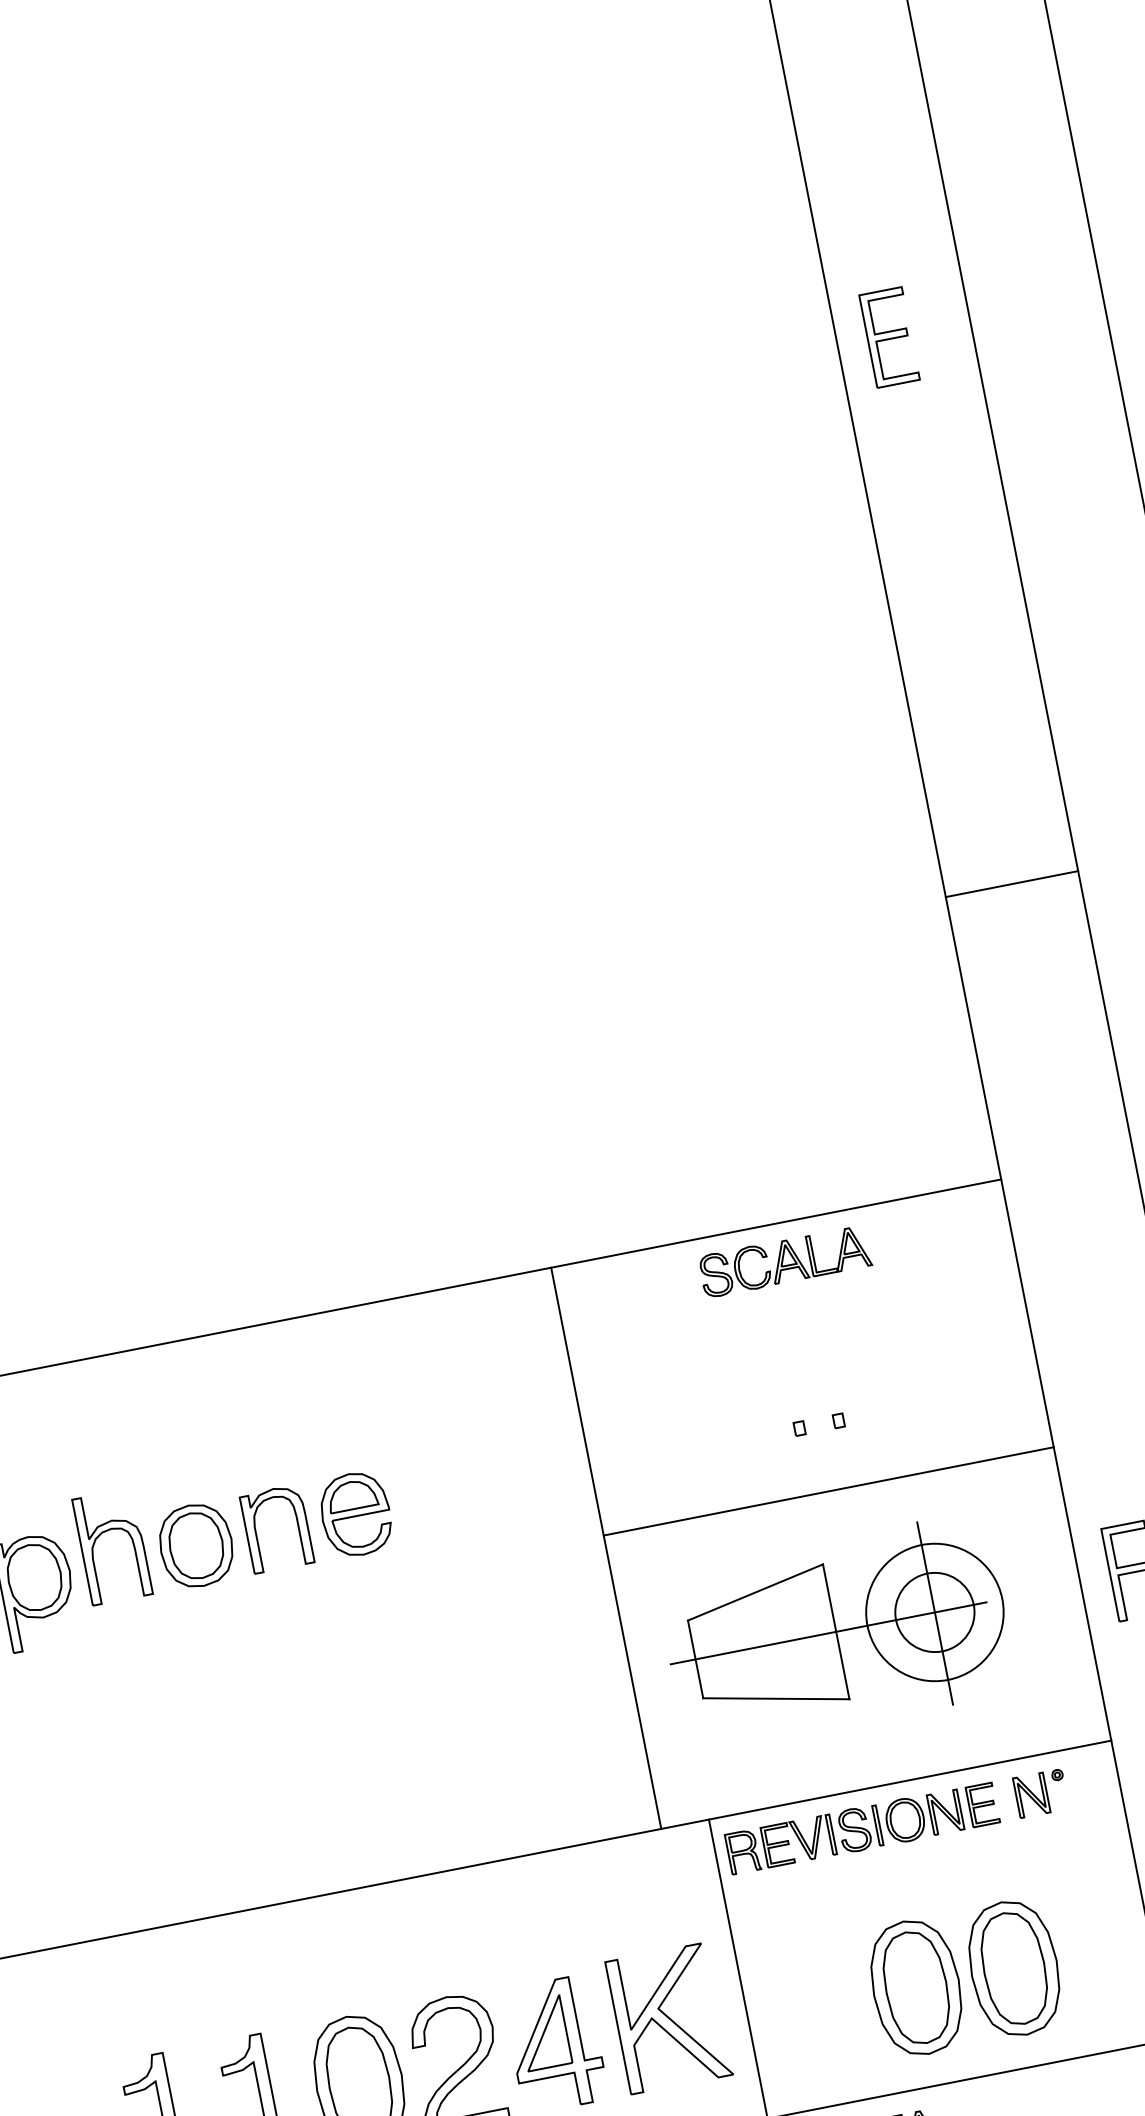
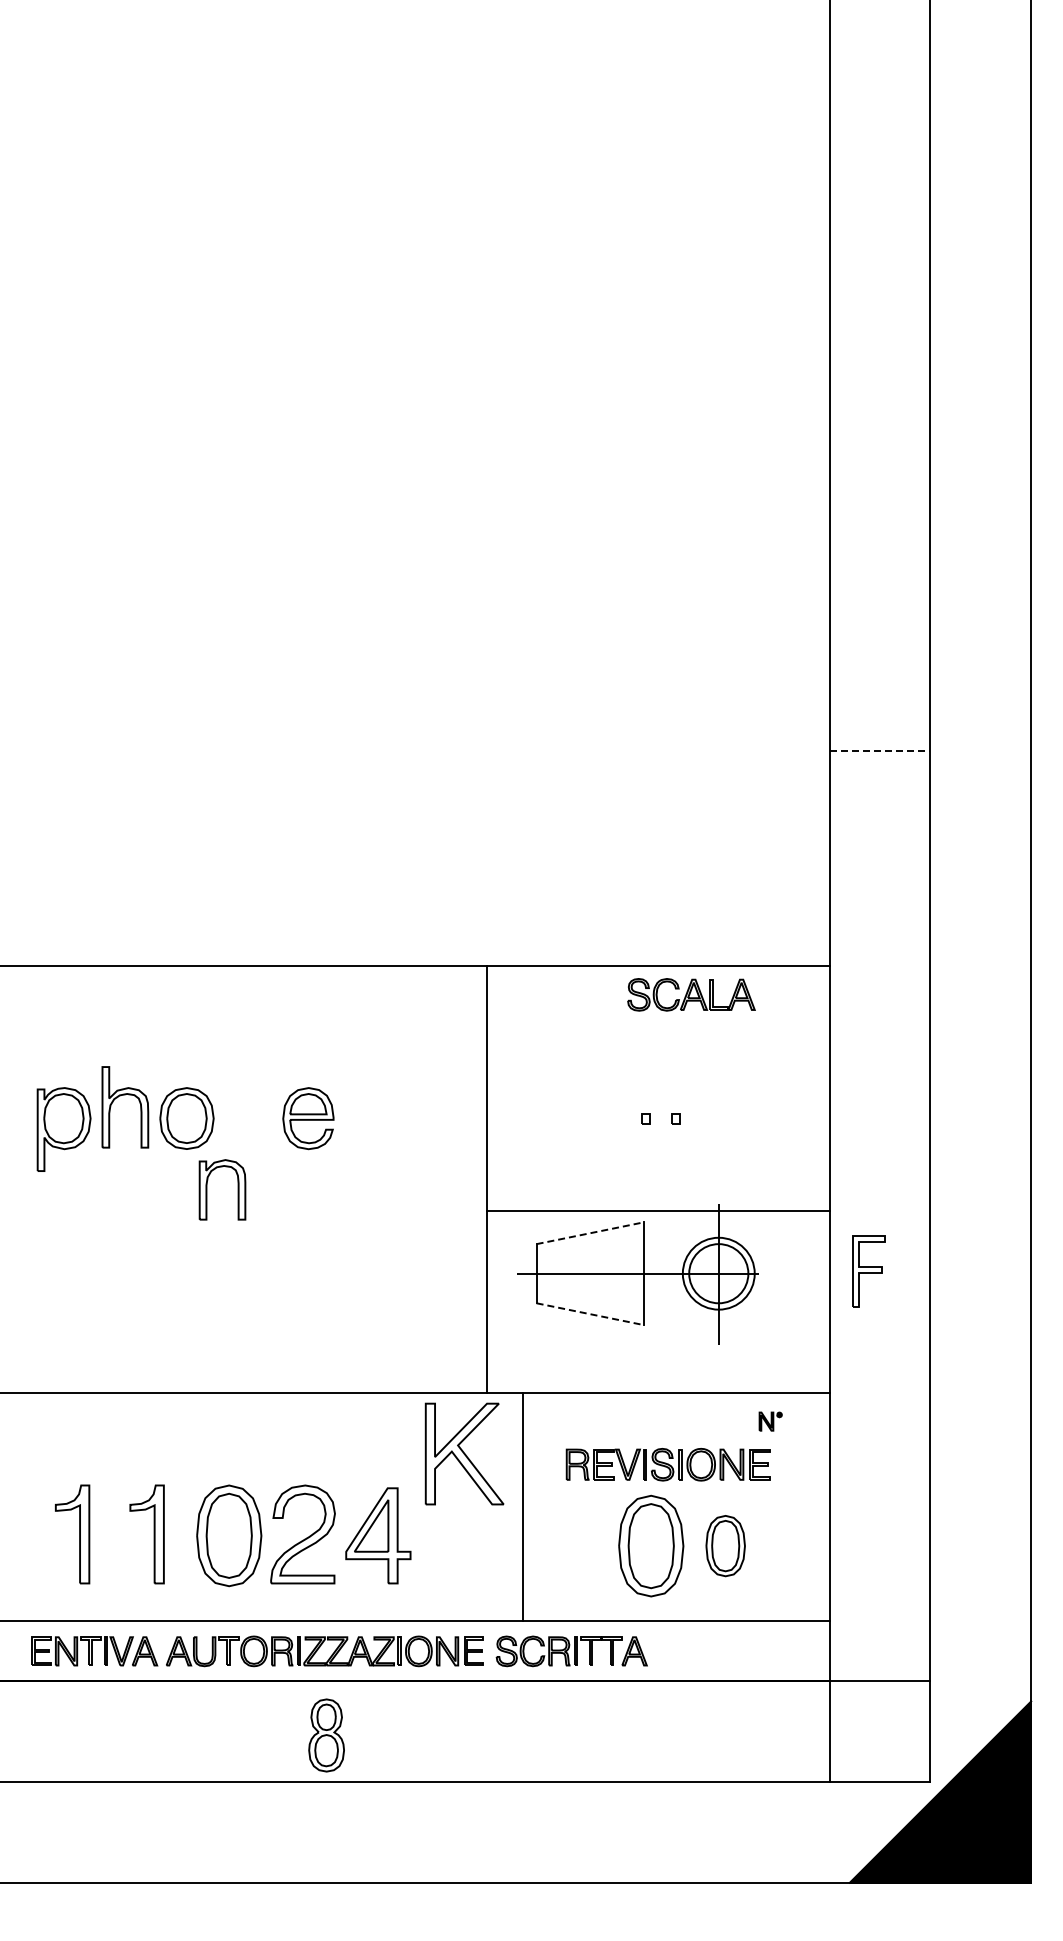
part: (889, 337) -> (868, 332), removed
line: (1012, 883) -> (880, 750), solid -> dashed
part: (785, 1260) -> (691, 994), moved
line: (828, 1491) -> (658, 1210), moved
part: (257, 1532) -> (207, 1189), moved
line: (756, 1592) -> (590, 1233), solid -> dashed
circle: (934, 1612) -> (718, 1273), size x0.7
line: (776, 1699) -> (590, 1314), solid -> dashed
part: (1040, 1793) -> (770, 1421), size x0.6
part: (860, 1828) -> (667, 1464), moved
part: (1013, 1967) -> (725, 1545), size x0.6
part: (668, 2017) -> (464, 1453), moved

